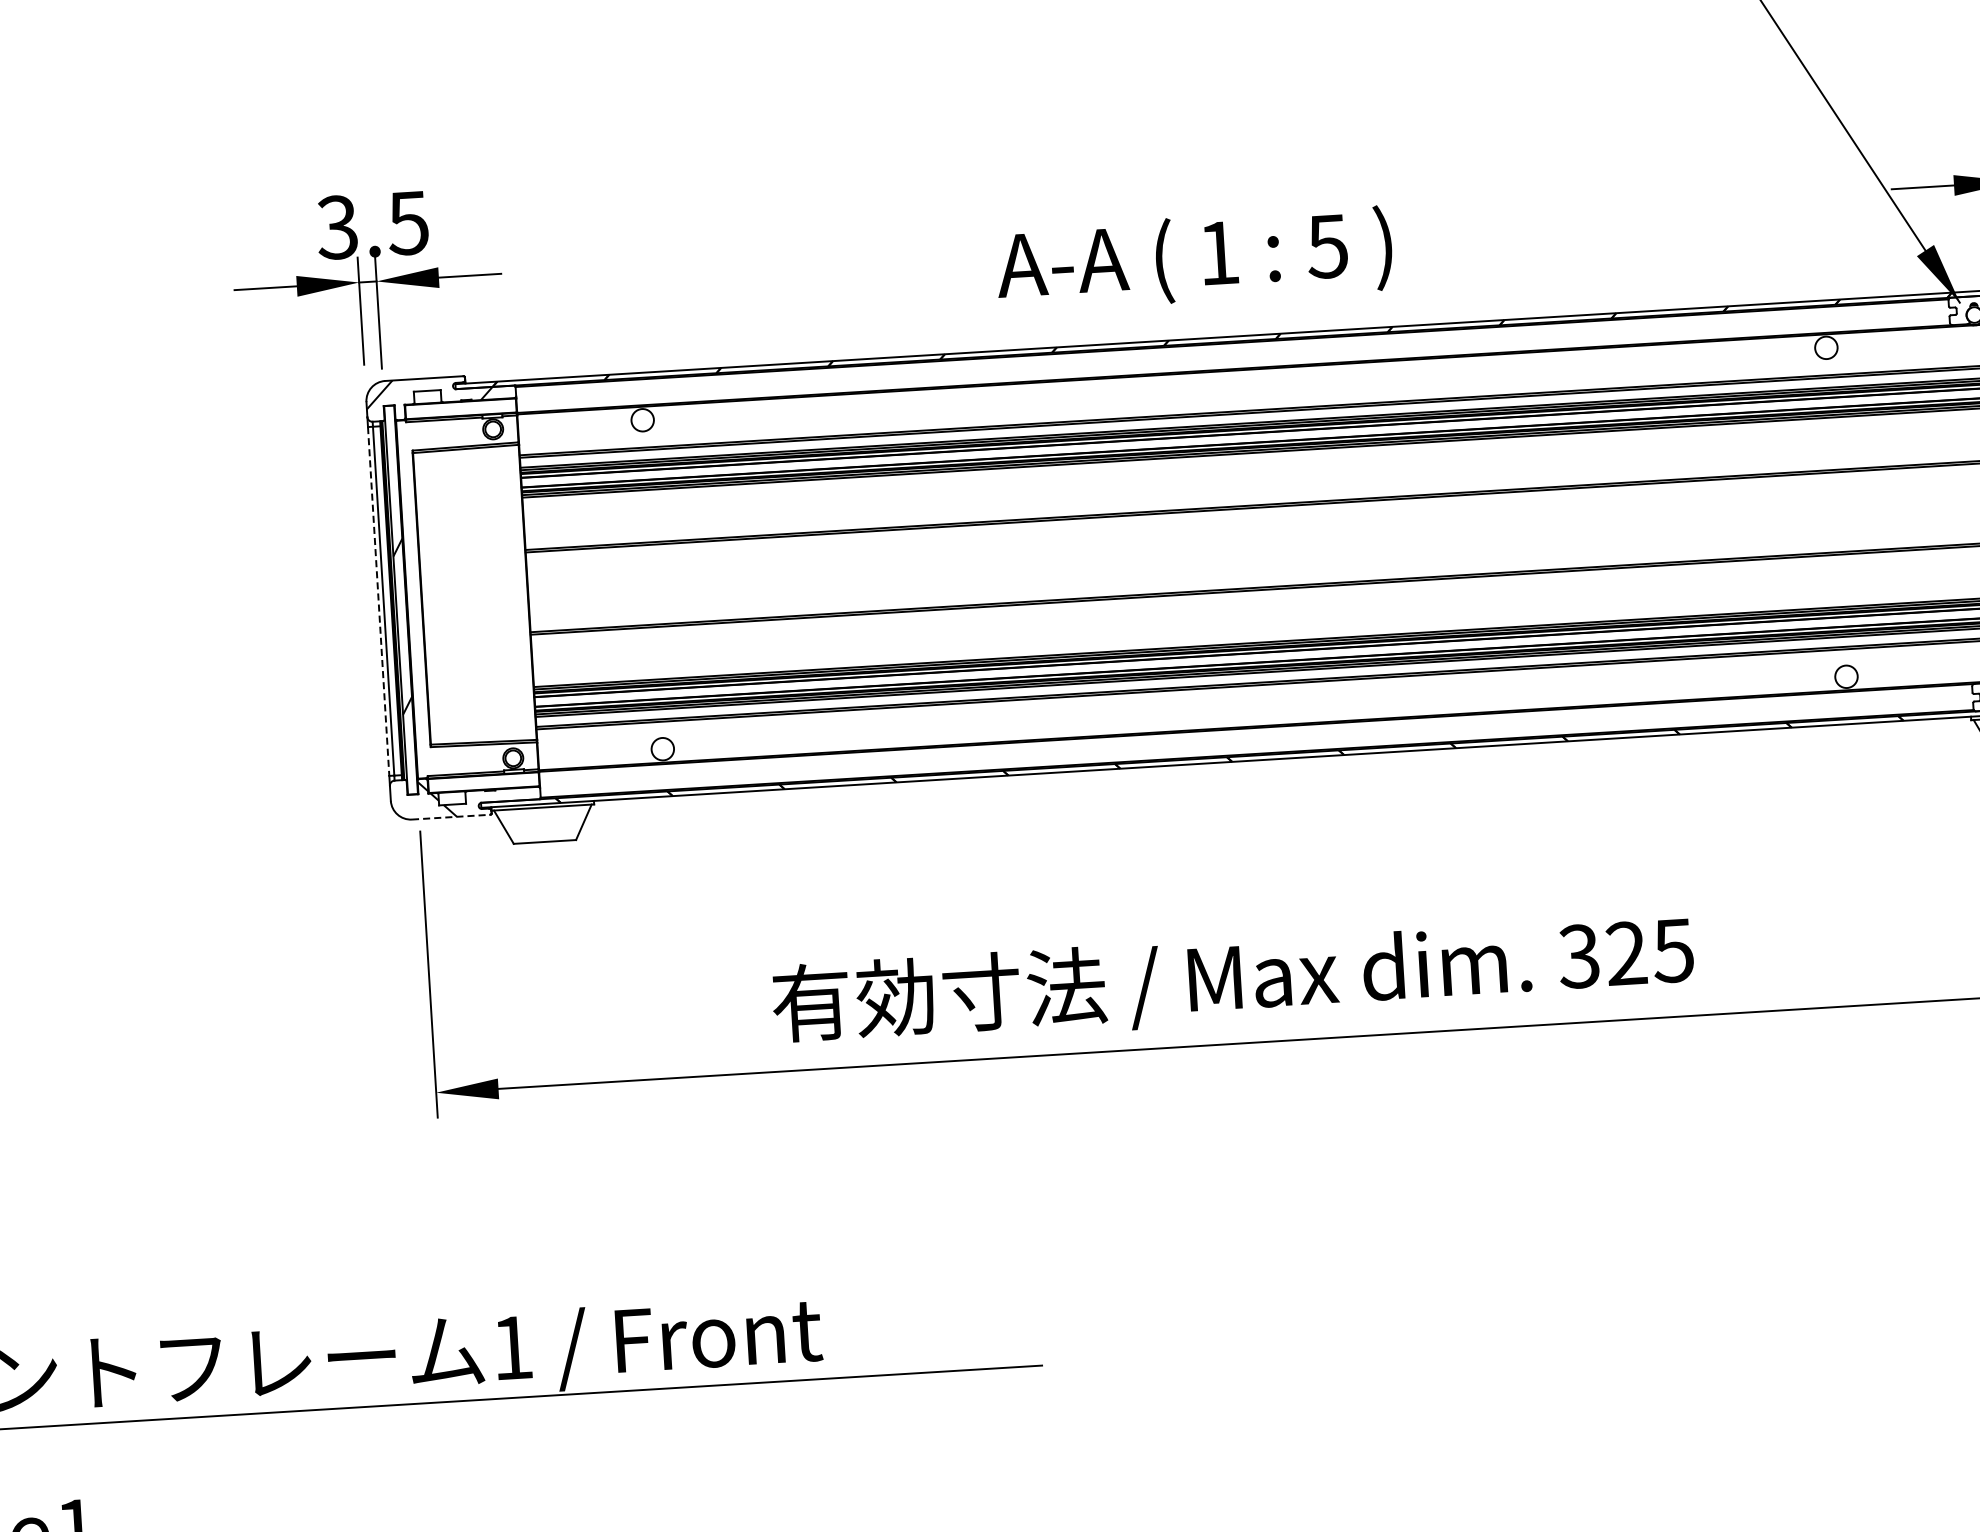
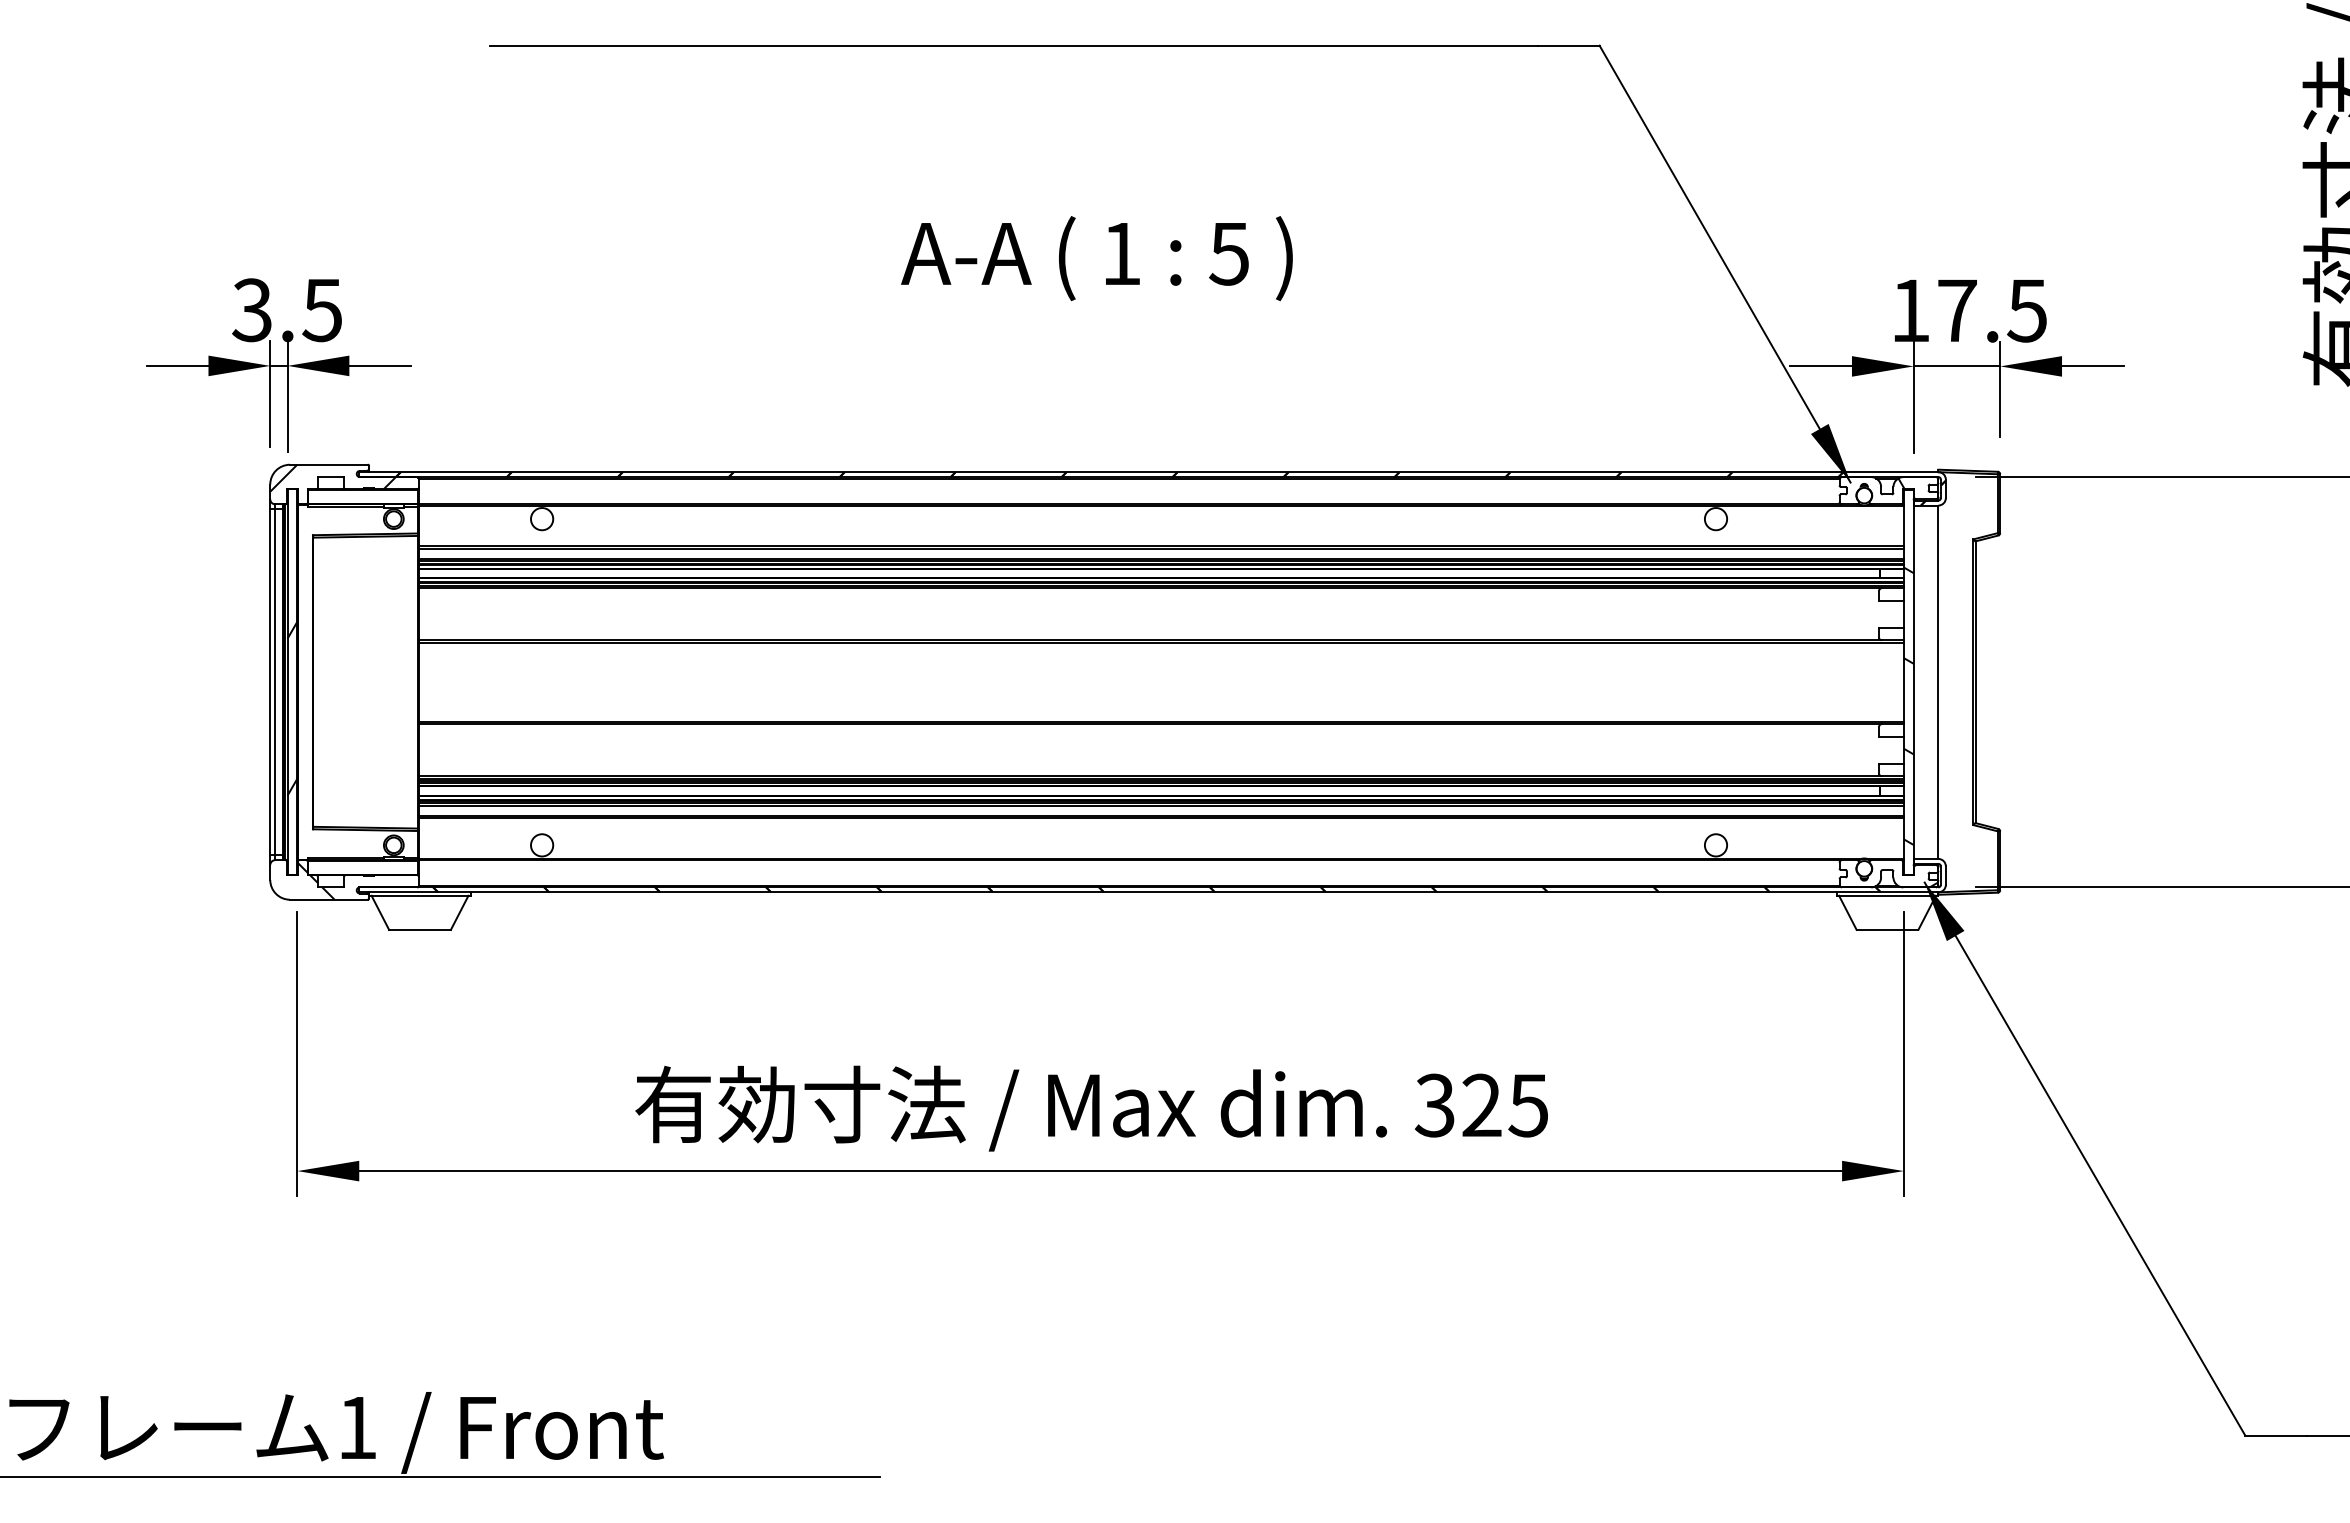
text: (1193, 259) -> (1096, 258), moved
line: (378, 601) -> (270, 682), dashed -> solid
line: (450, 816) -> (328, 899), dashed -> solid

